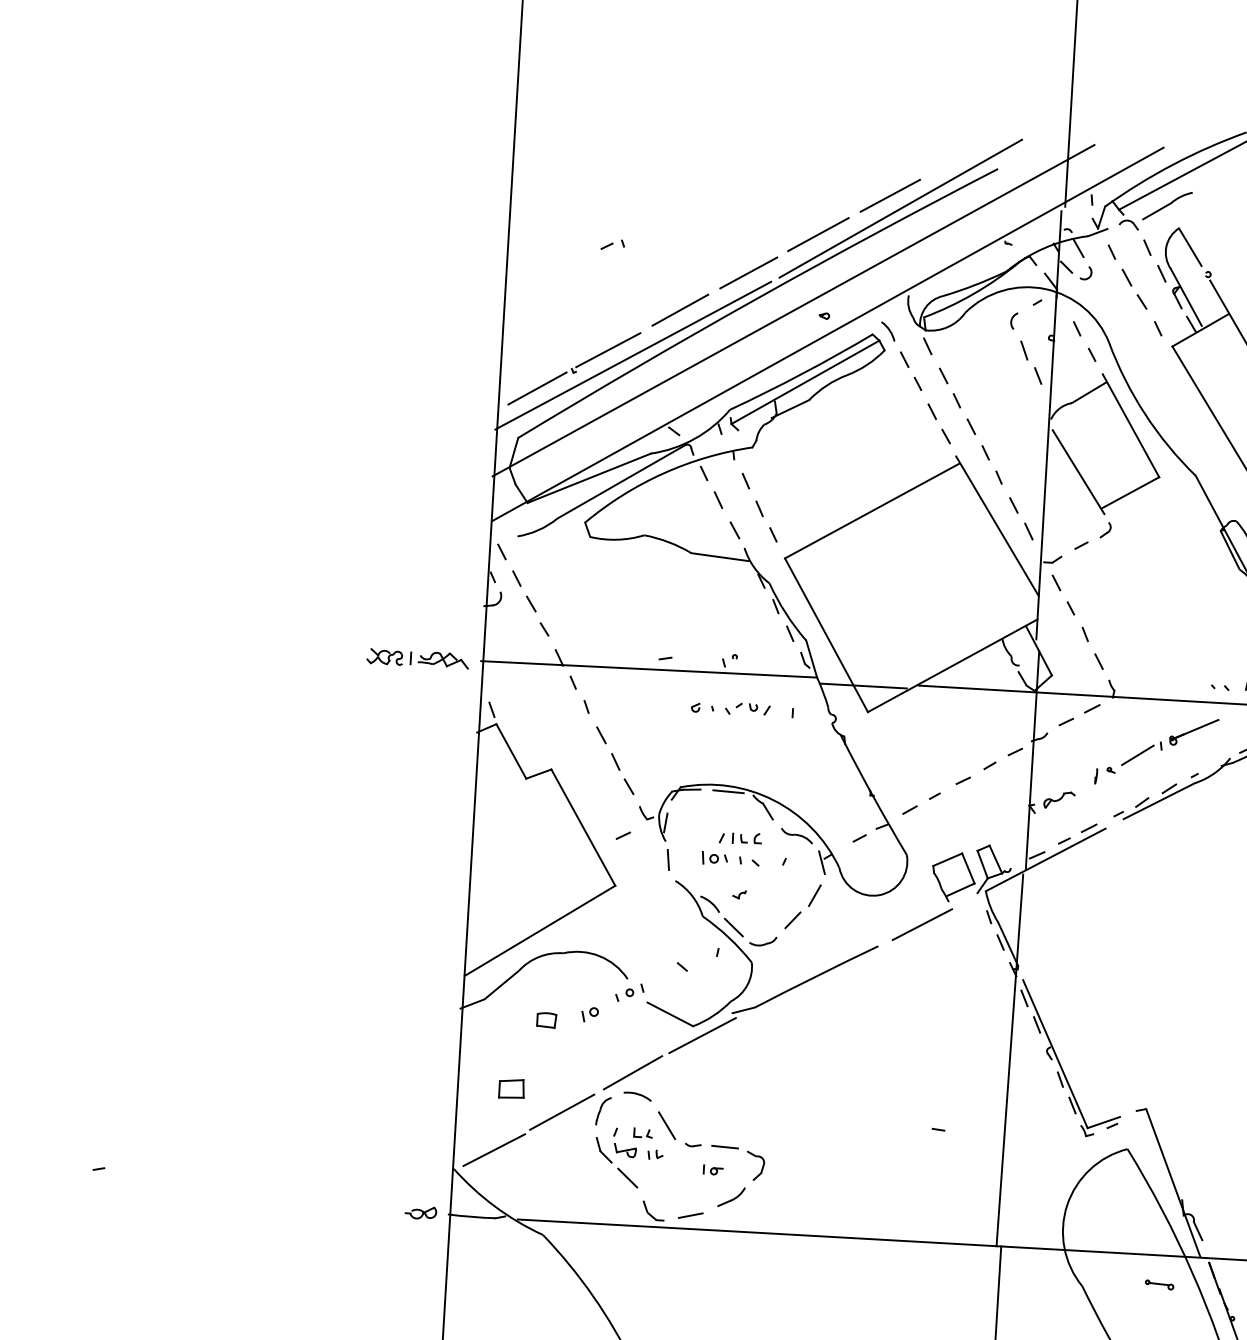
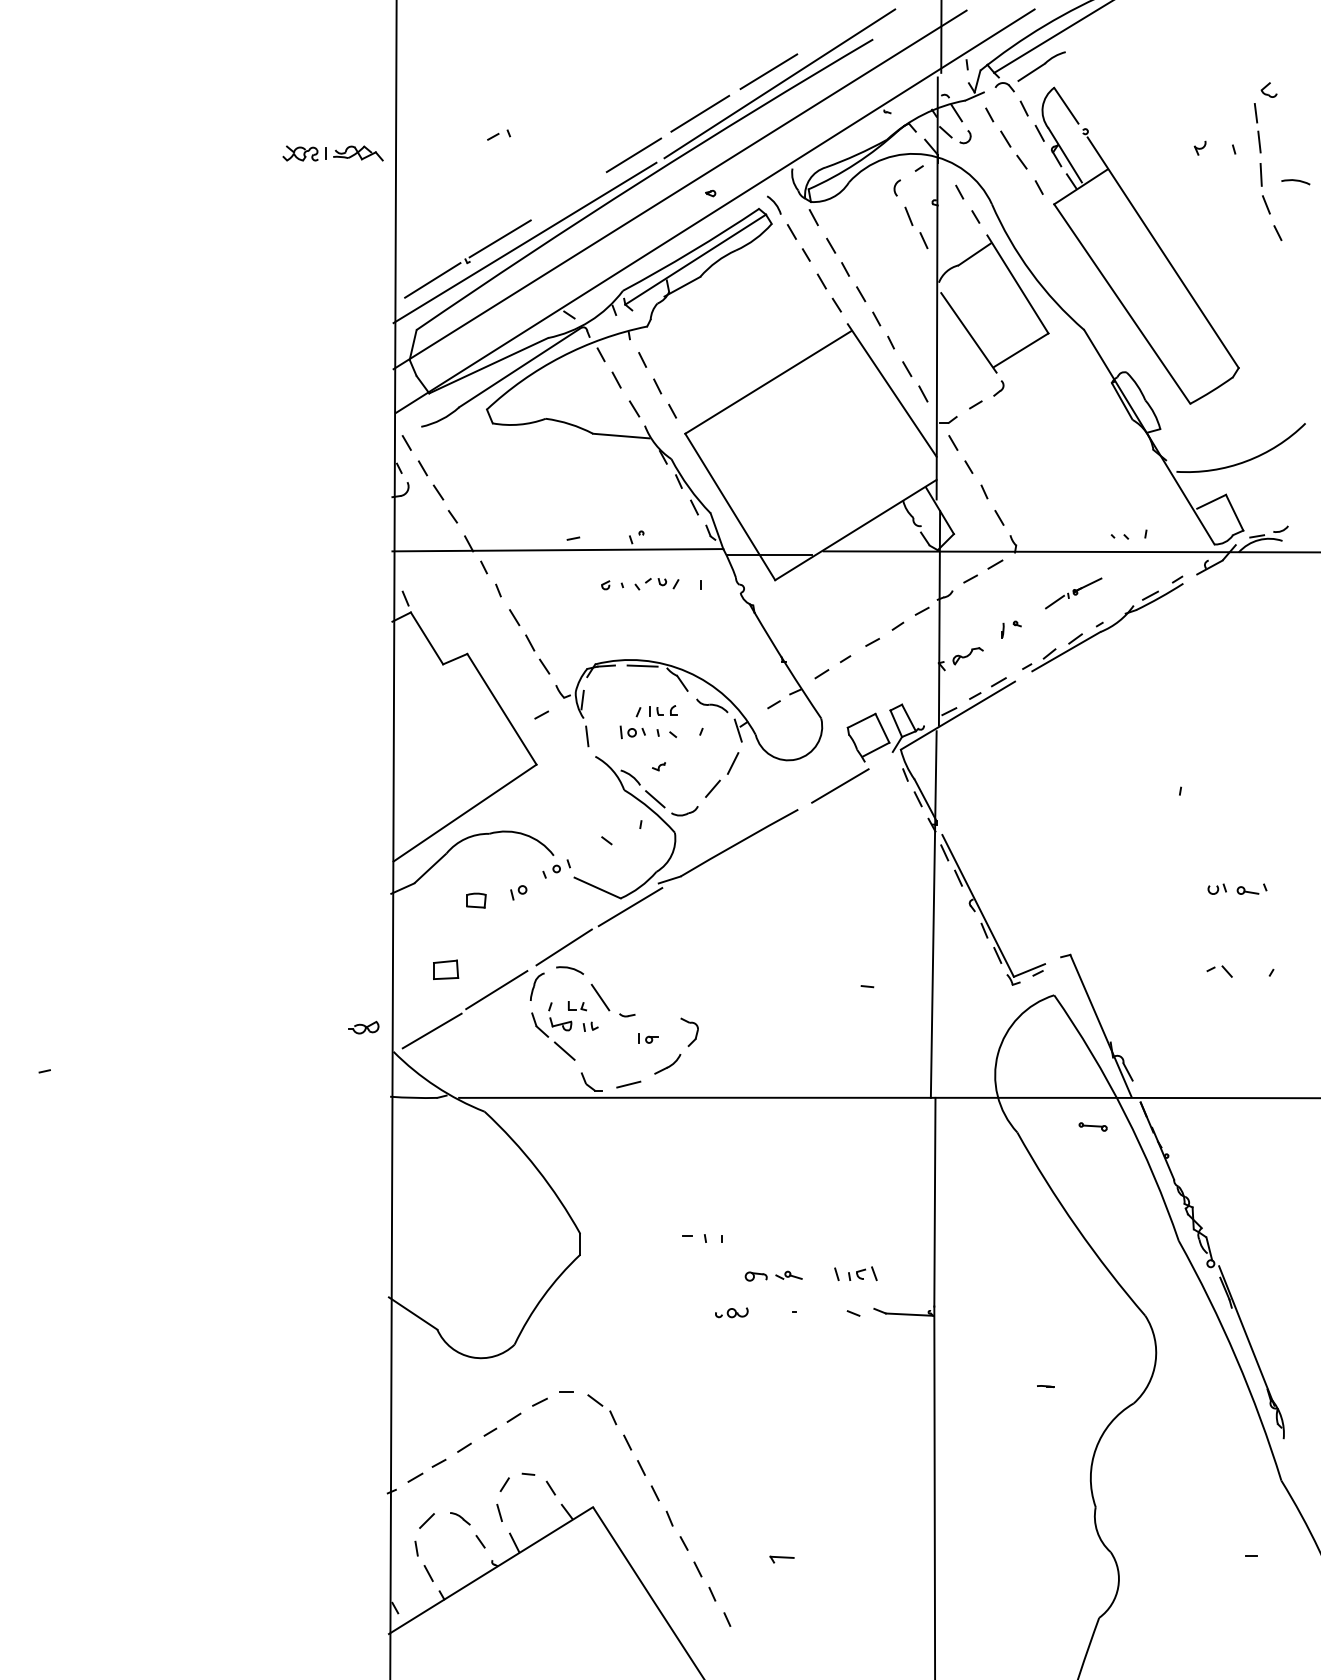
line: (680, 310) -> (568, 195), removed
part: (417, 658) -> (332, 153), moved
part: (1169, 742) -> (1073, 593), size x0.6
line: (724, 1147) -> (658, 1015), removed
part: (420, 1212) -> (363, 1027), moved

